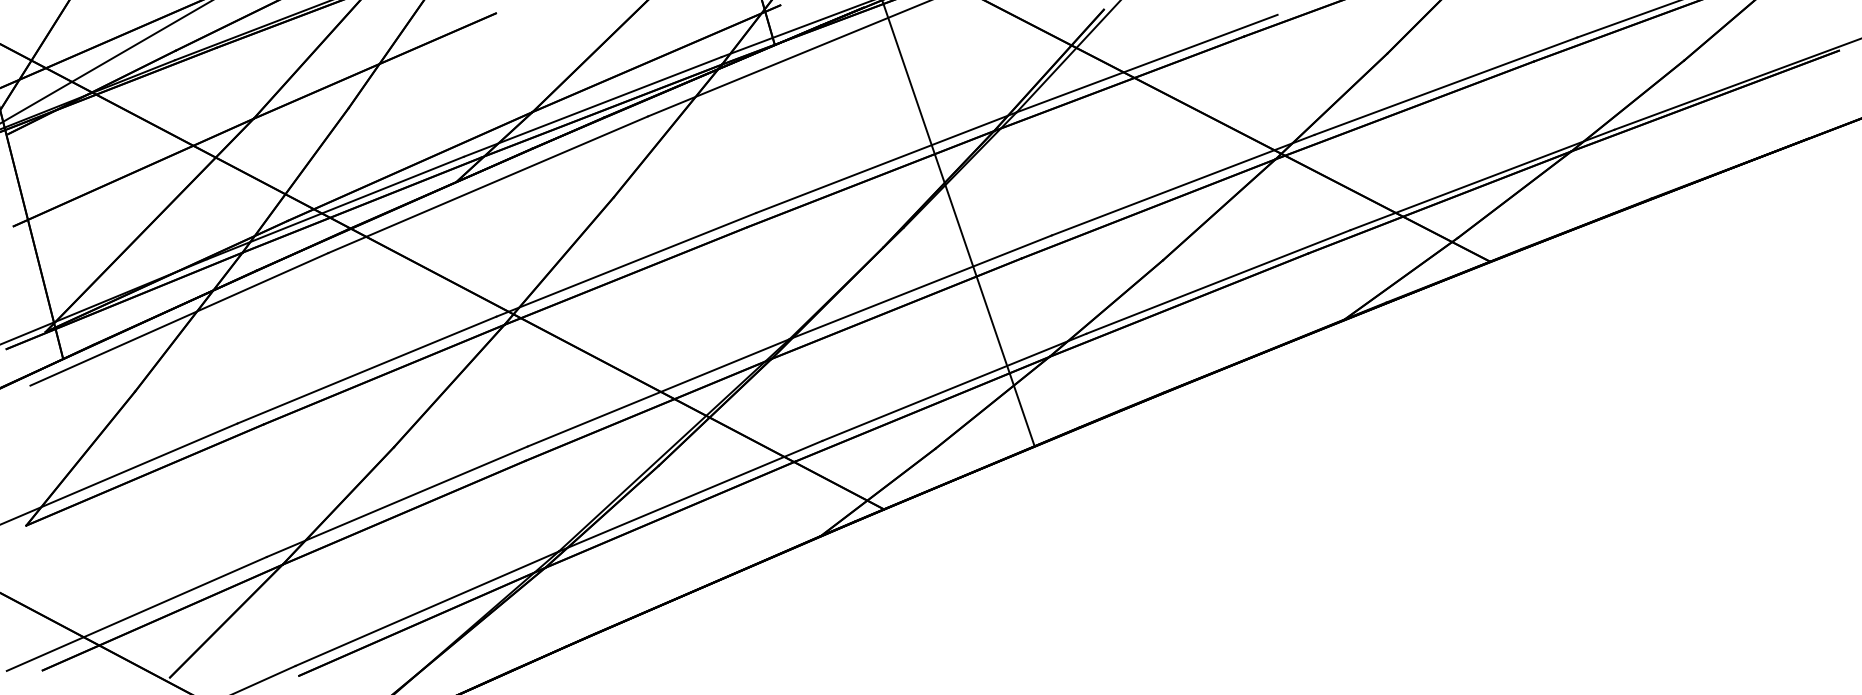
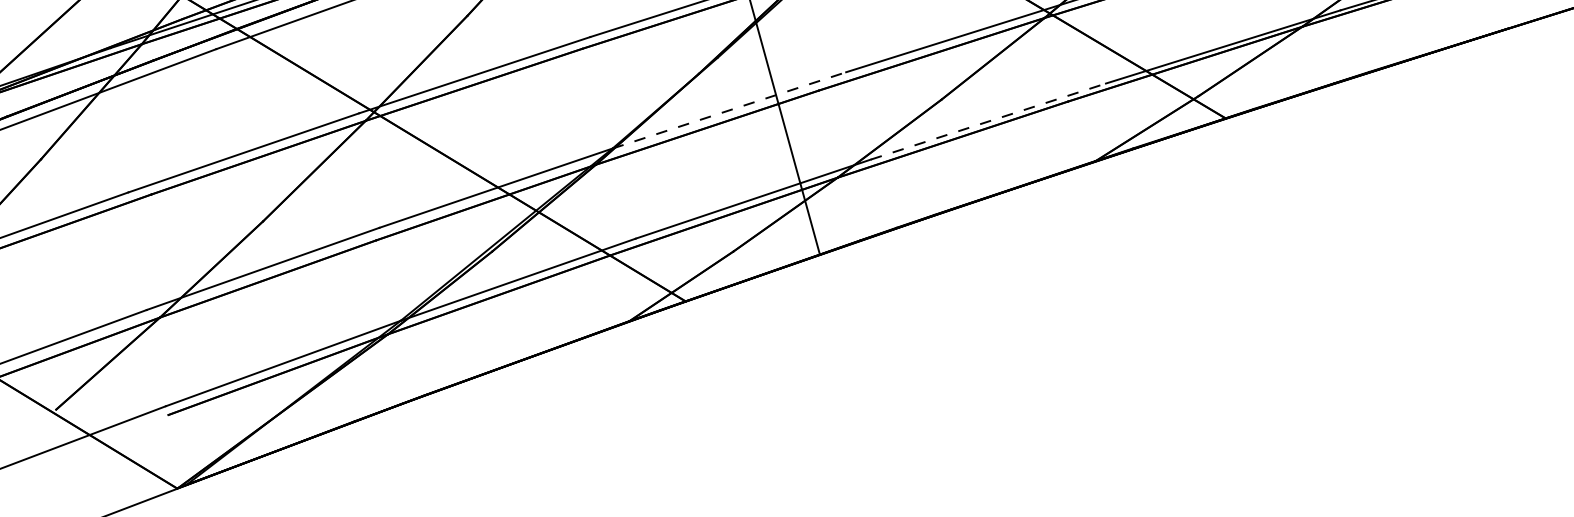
line: (1218, 281) -> (988, 121), solid -> dashed
line: (921, 287) -> (730, 110), solid -> dashed

